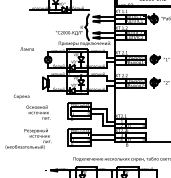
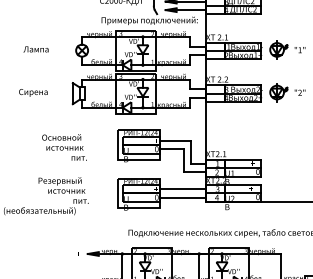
text: (26, 48) -> (34, 48), moved
text: (21, 96) -> (33, 92), moved

